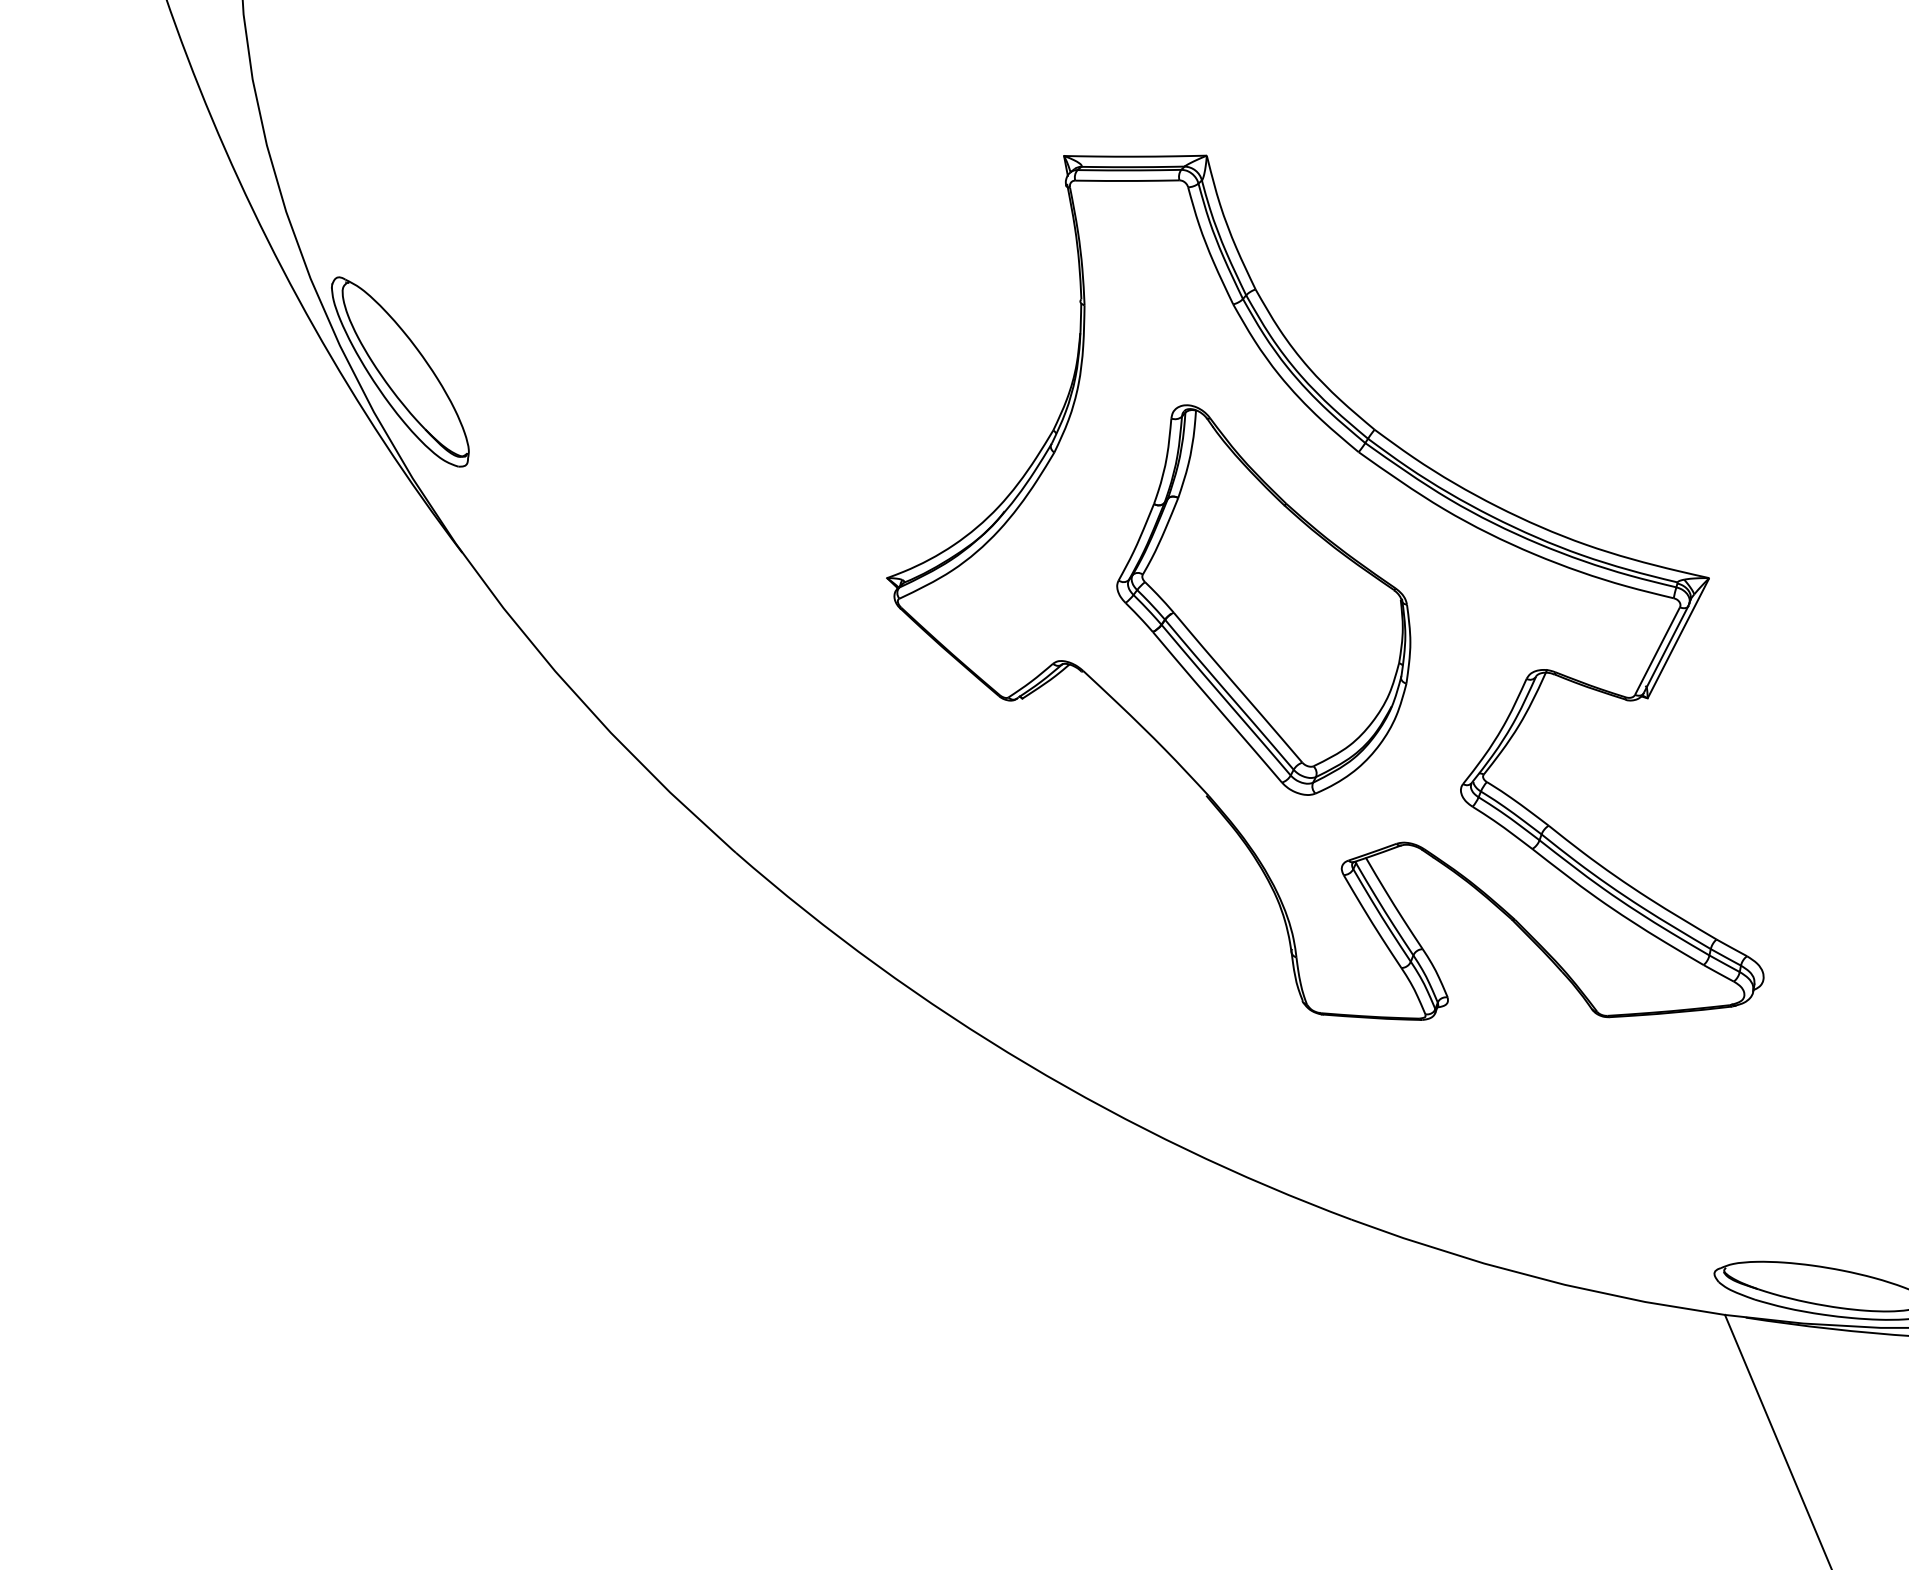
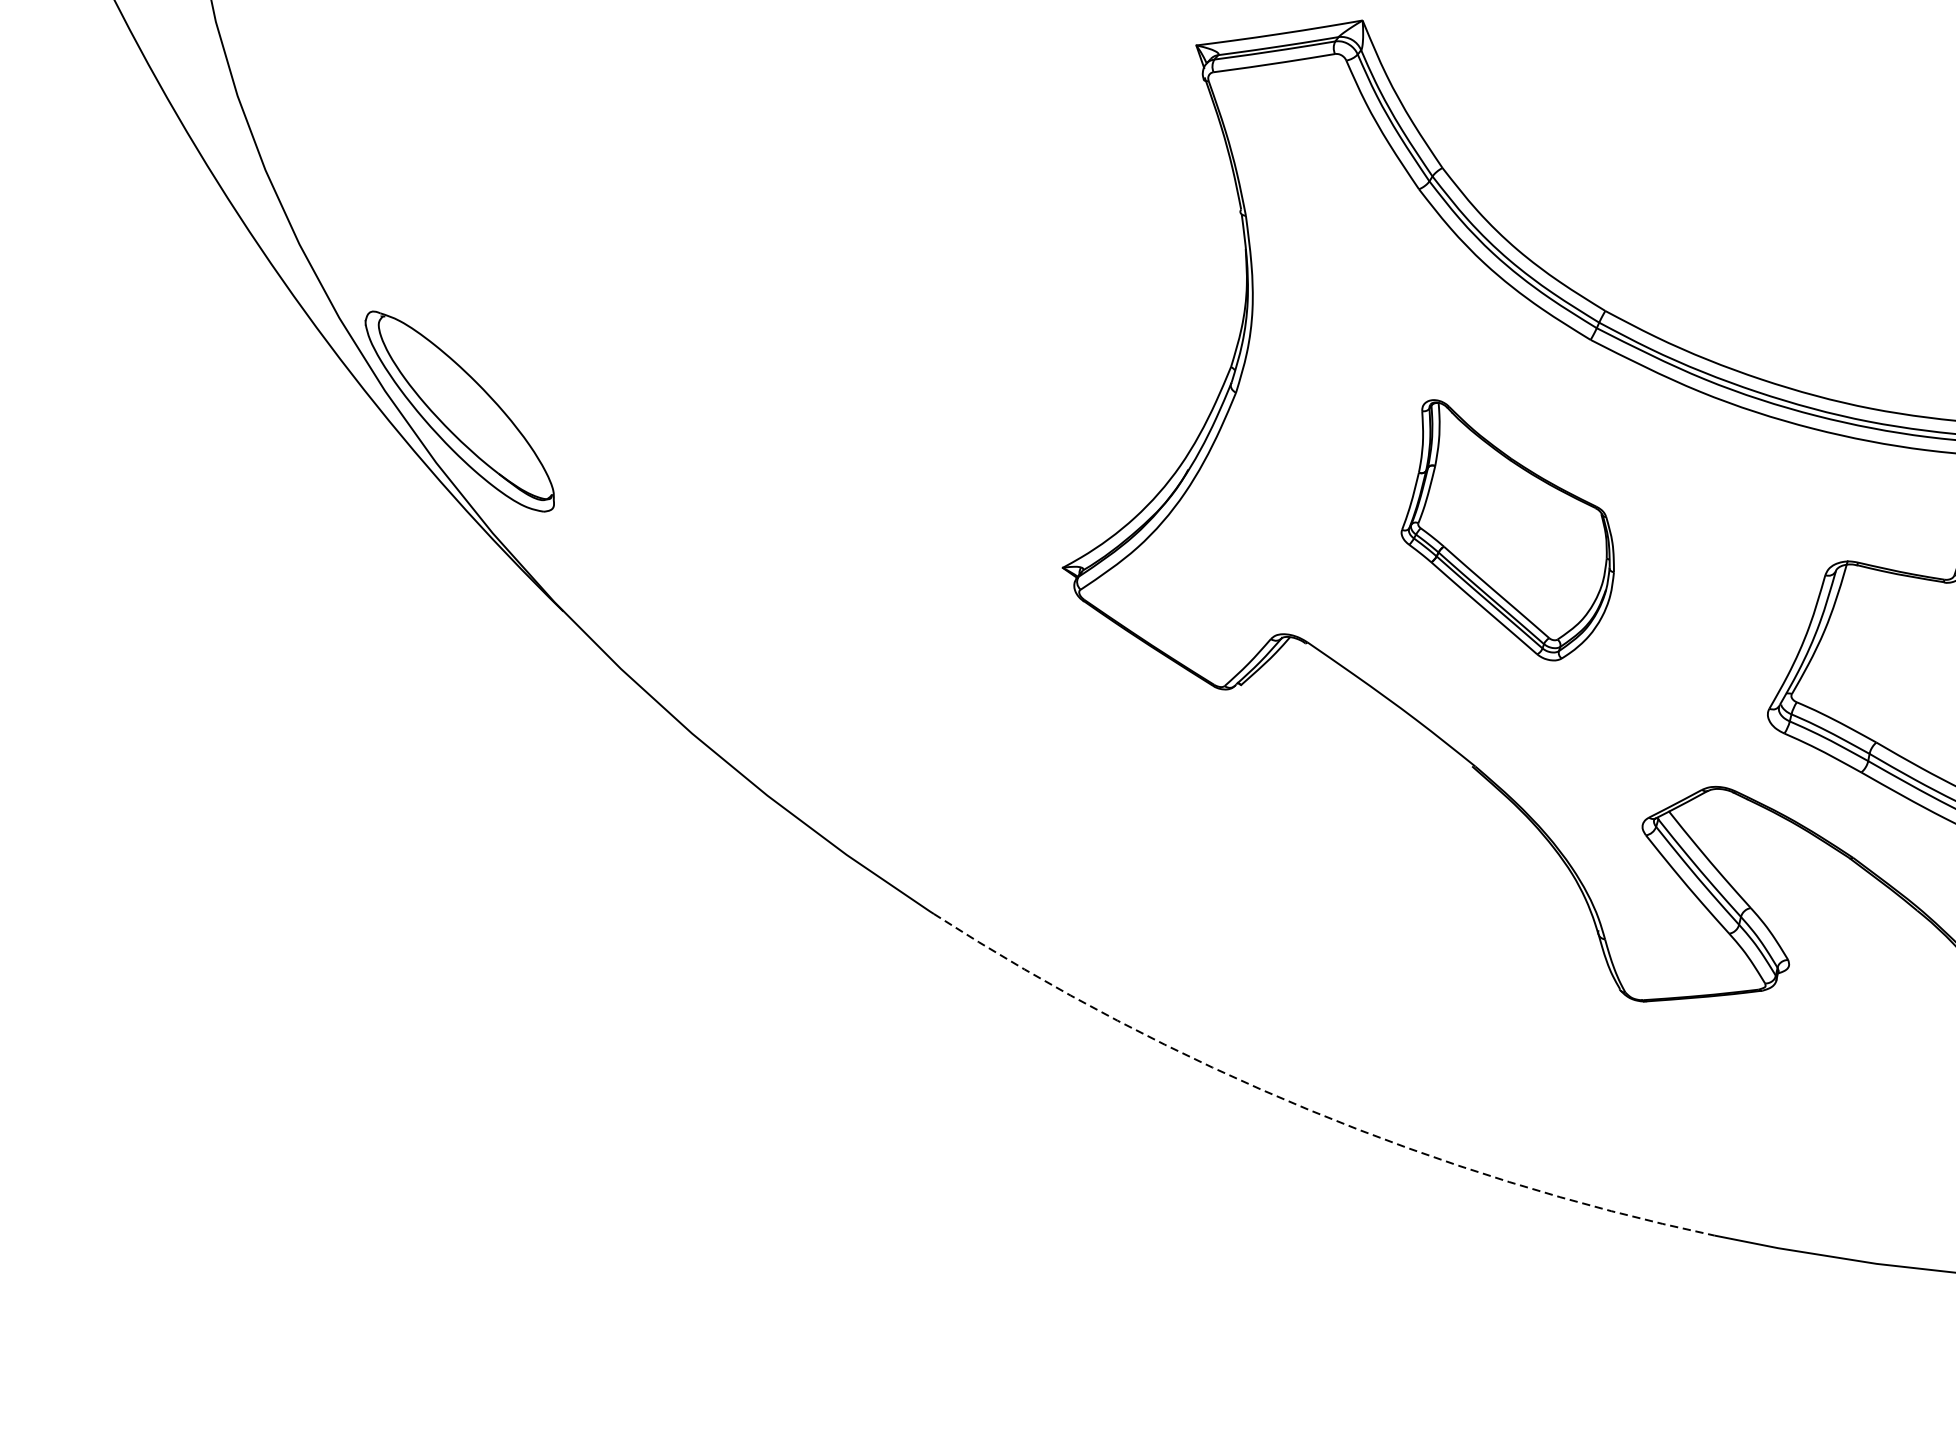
part: (1263, 599) -> (1505, 527), size x0.6
arc: (1027, 1064) -> (1310, 1110), solid -> dashed

